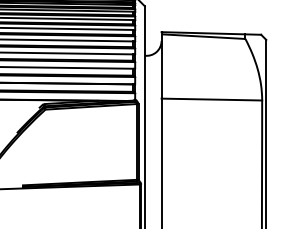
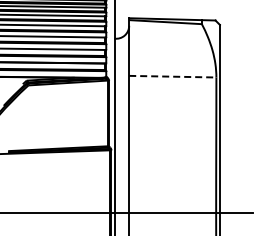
line: (211, 99) -> (172, 76), solid -> dashed

